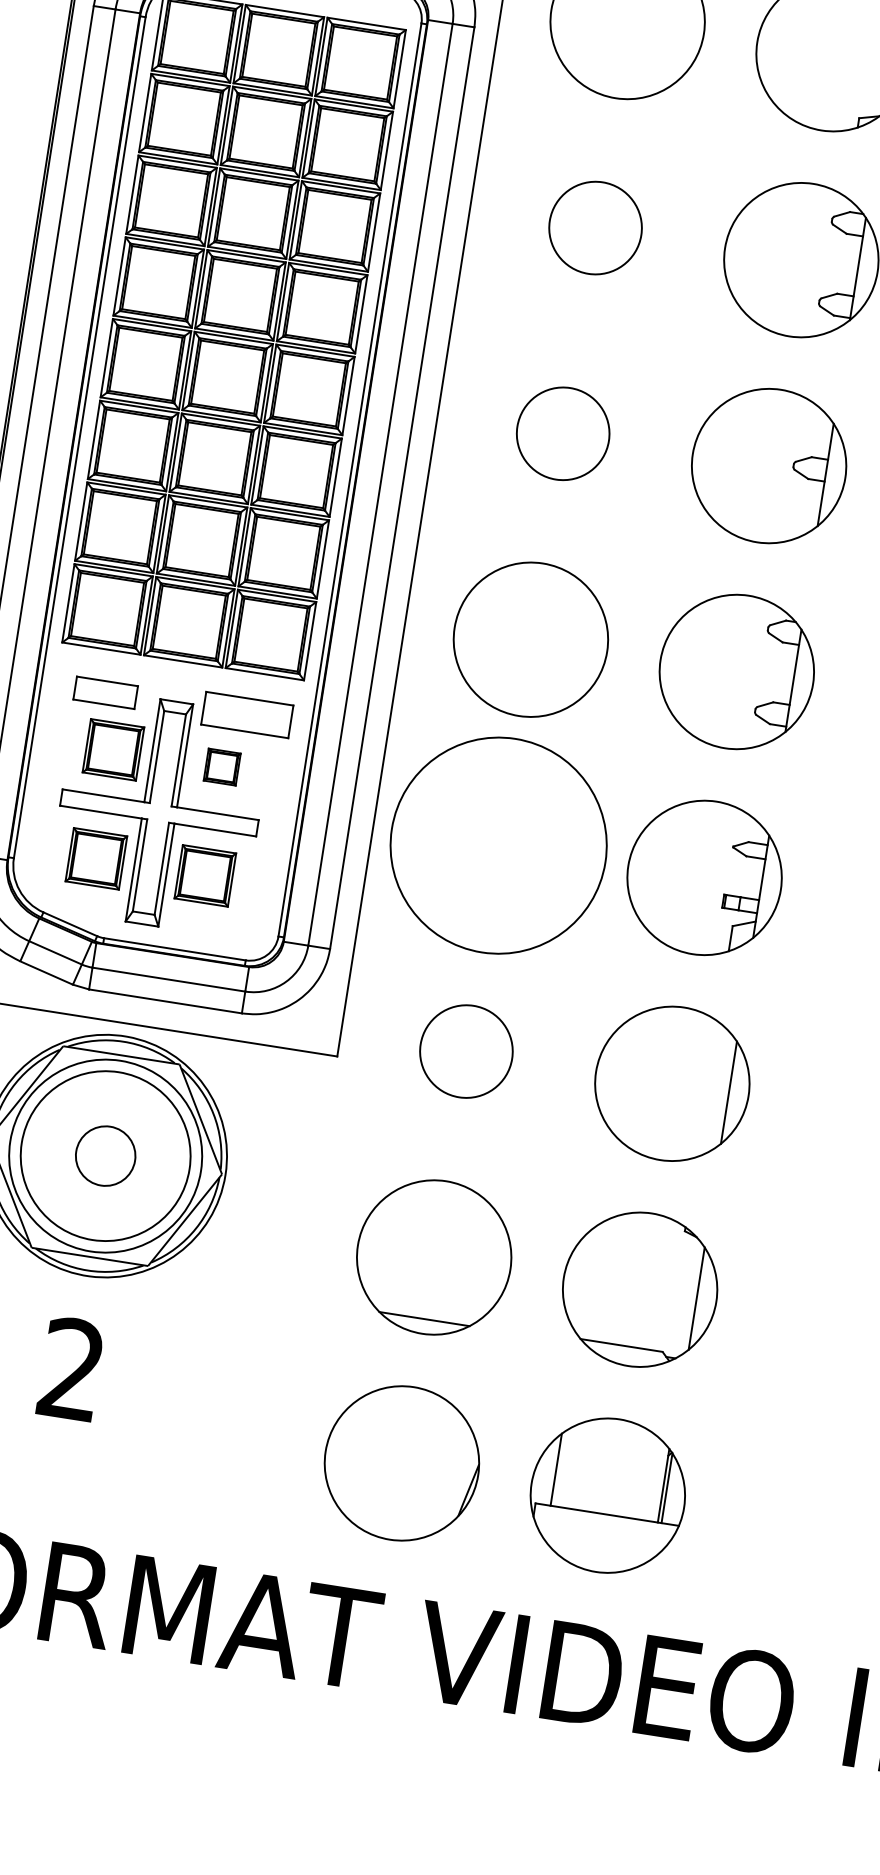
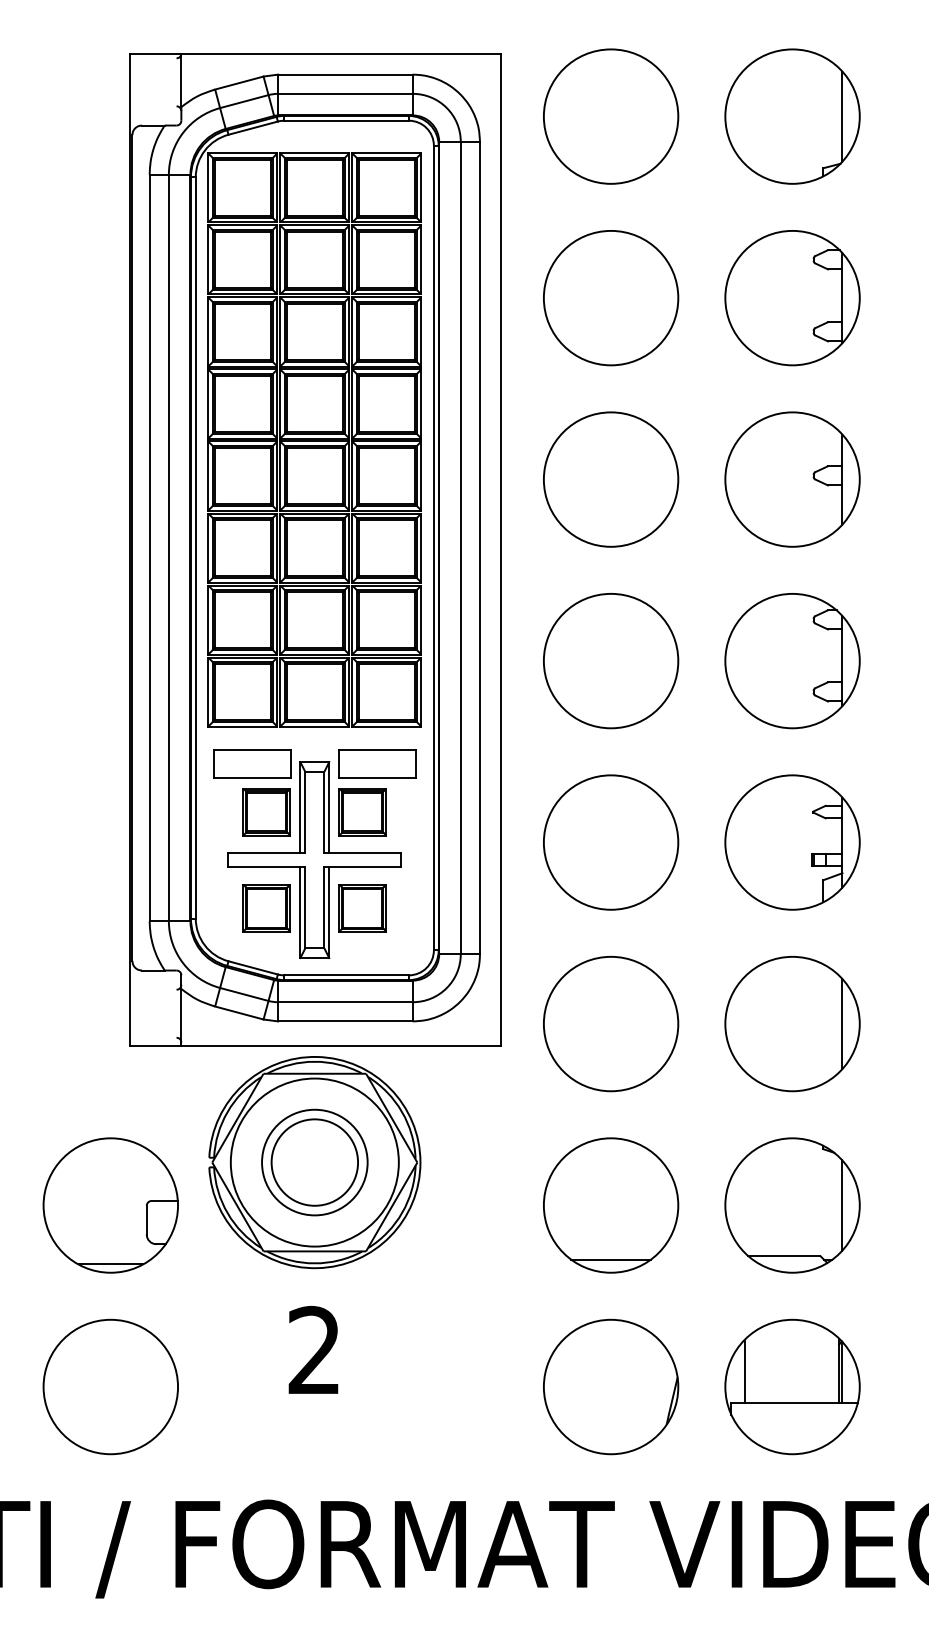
circle: (595, 228) -> (611, 298), size x1.67
circle: (562, 433) -> (610, 479), size x1.67
part: (105, 692) -> (252, 763), size x1.43
part: (221, 767) -> (362, 812), size x1.67
circle: (498, 845) -> (610, 842), size x0.71
circle: (465, 1050) -> (610, 1023), size x1.67
circle: (105, 1155) -> (314, 1162), size x0.71
circle: (105, 1155) -> (314, 1162), size x1.67

